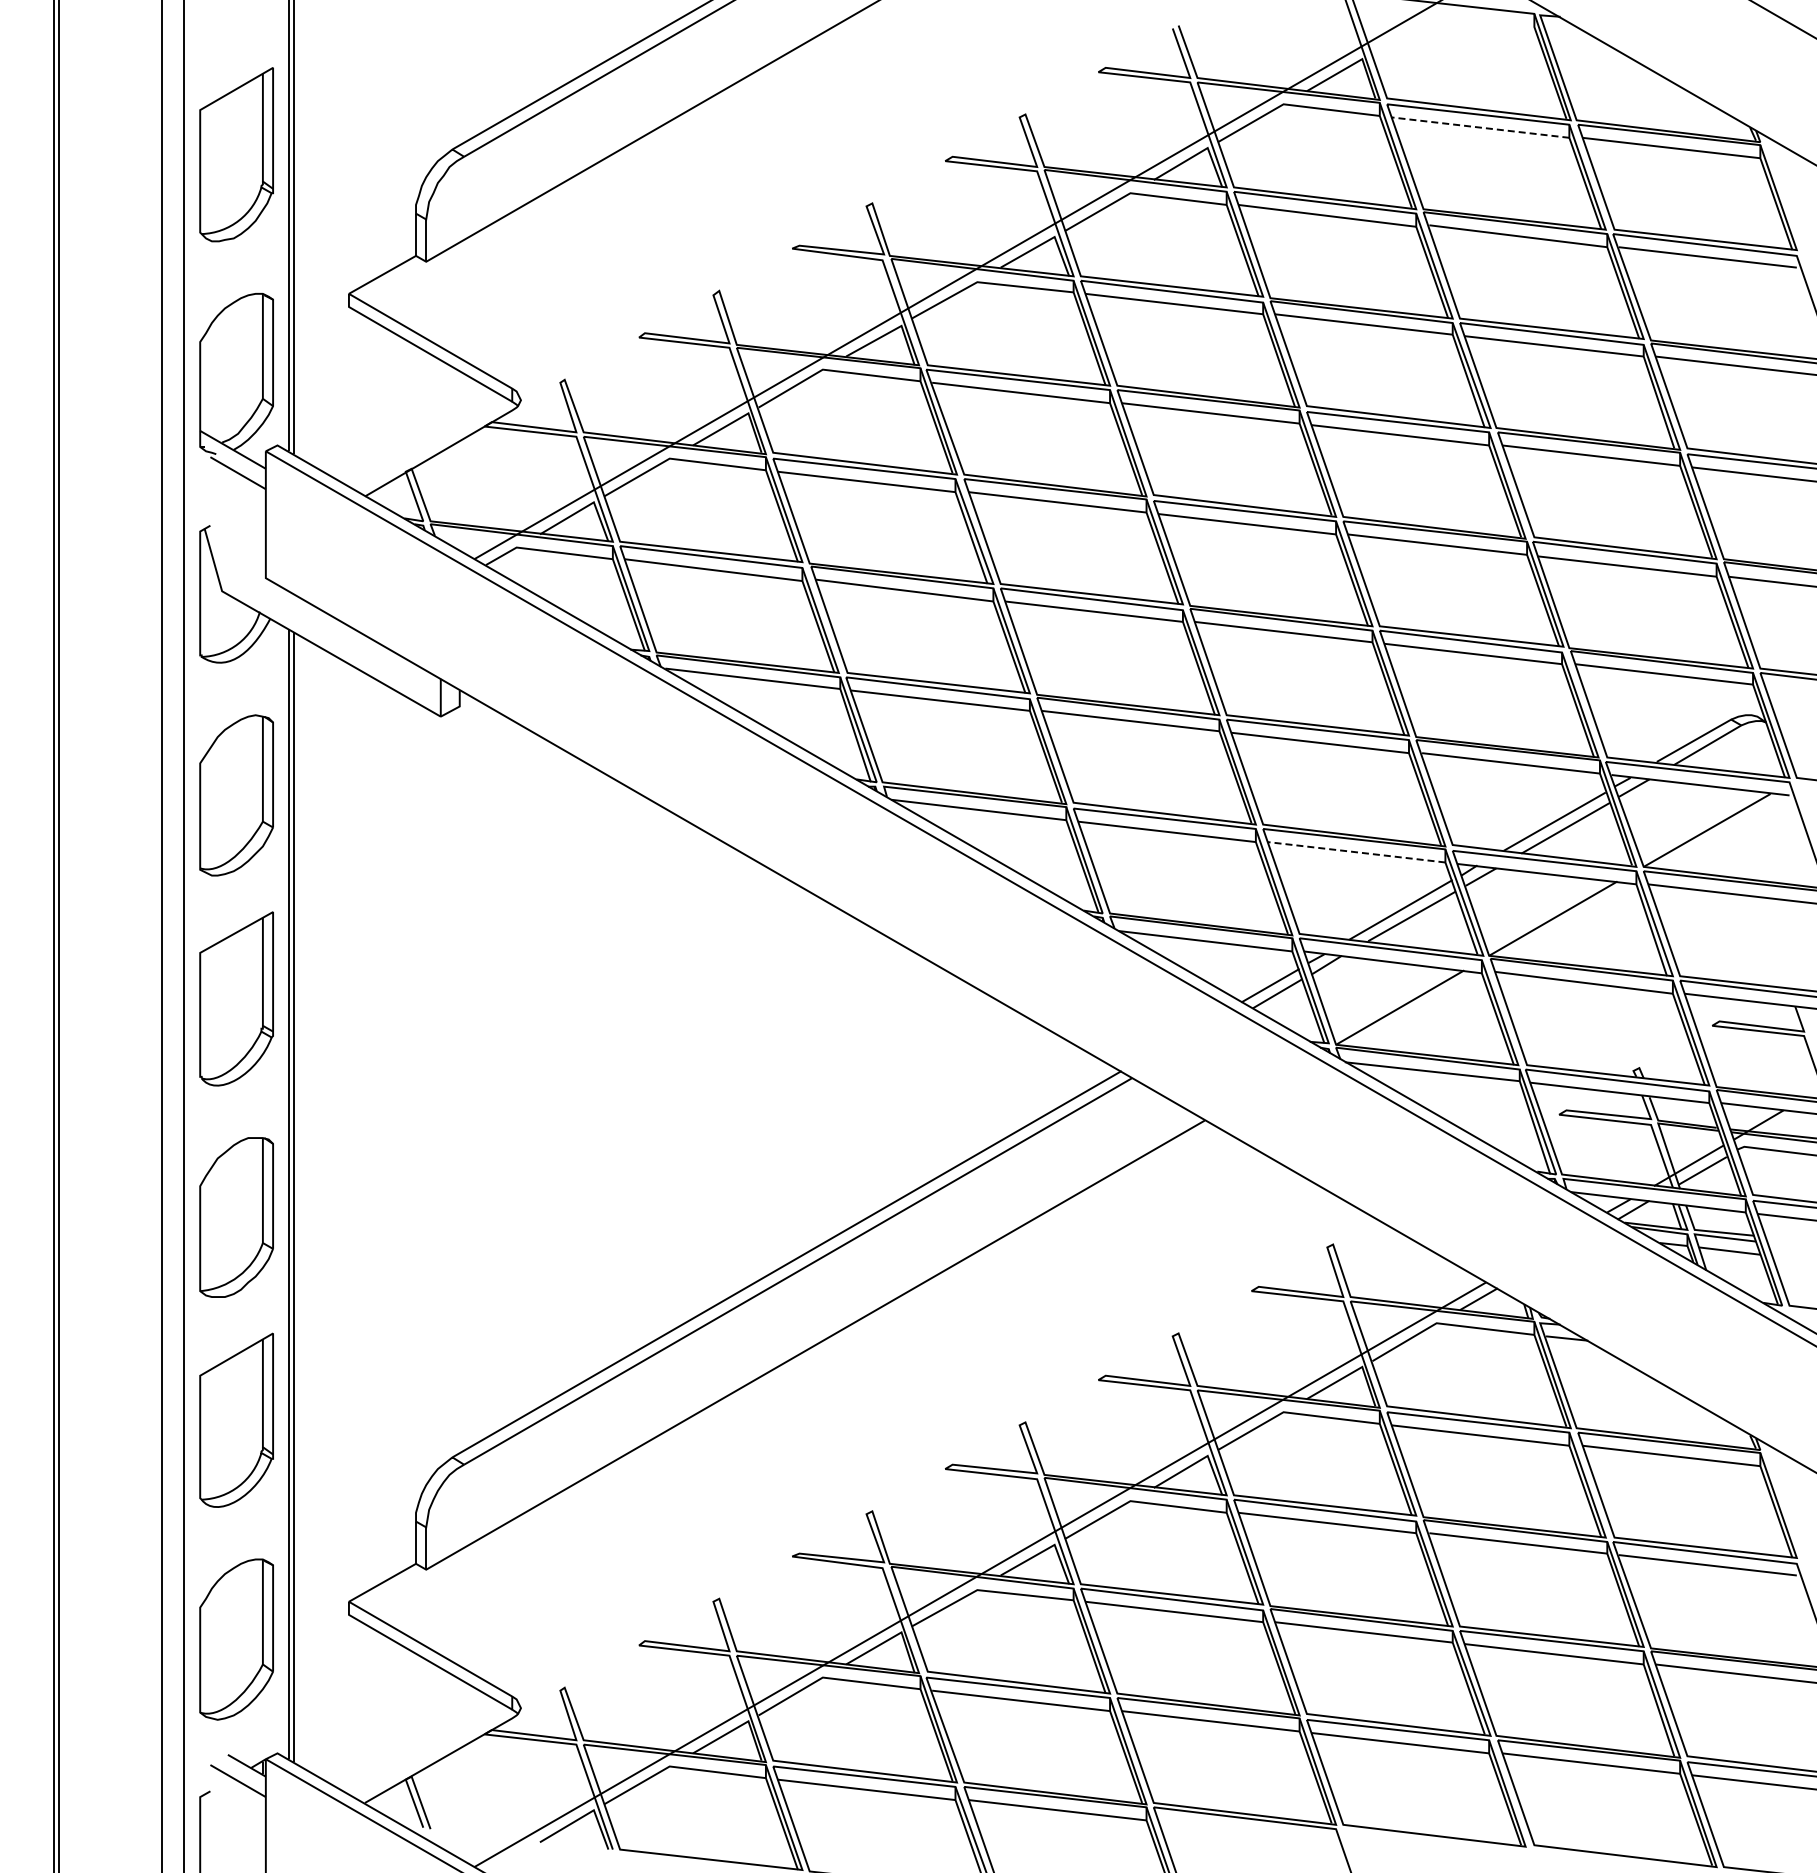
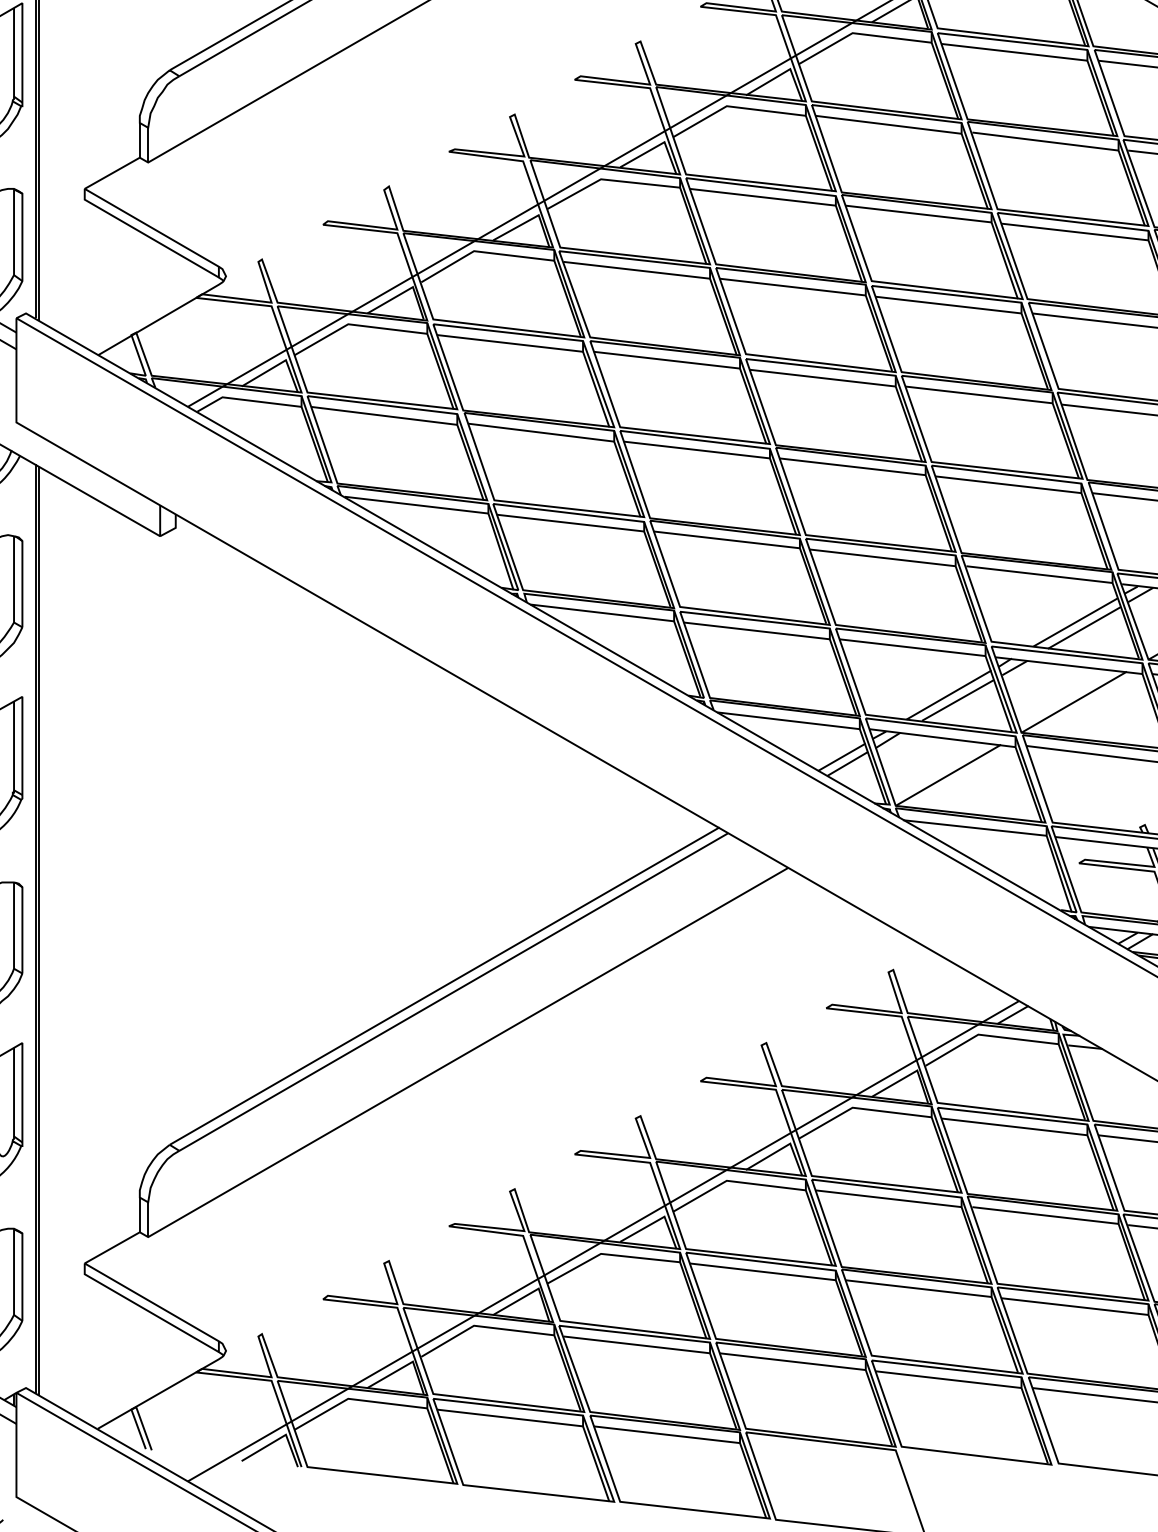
line: (1480, 127) -> (1014, 52), dashed -> solid
line: (1356, 852) -> (912, 647), dashed -> solid

